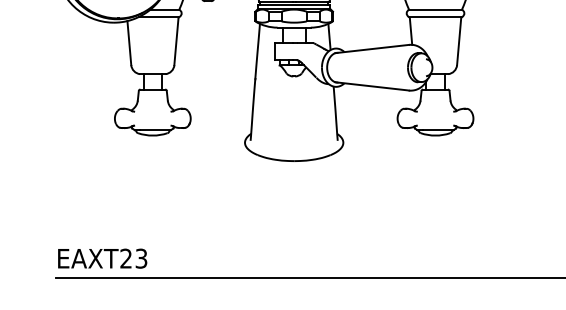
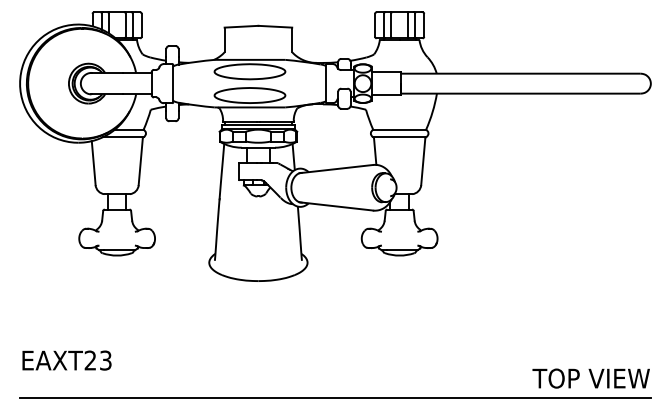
text: (102, 258) -> (66, 360), moved

